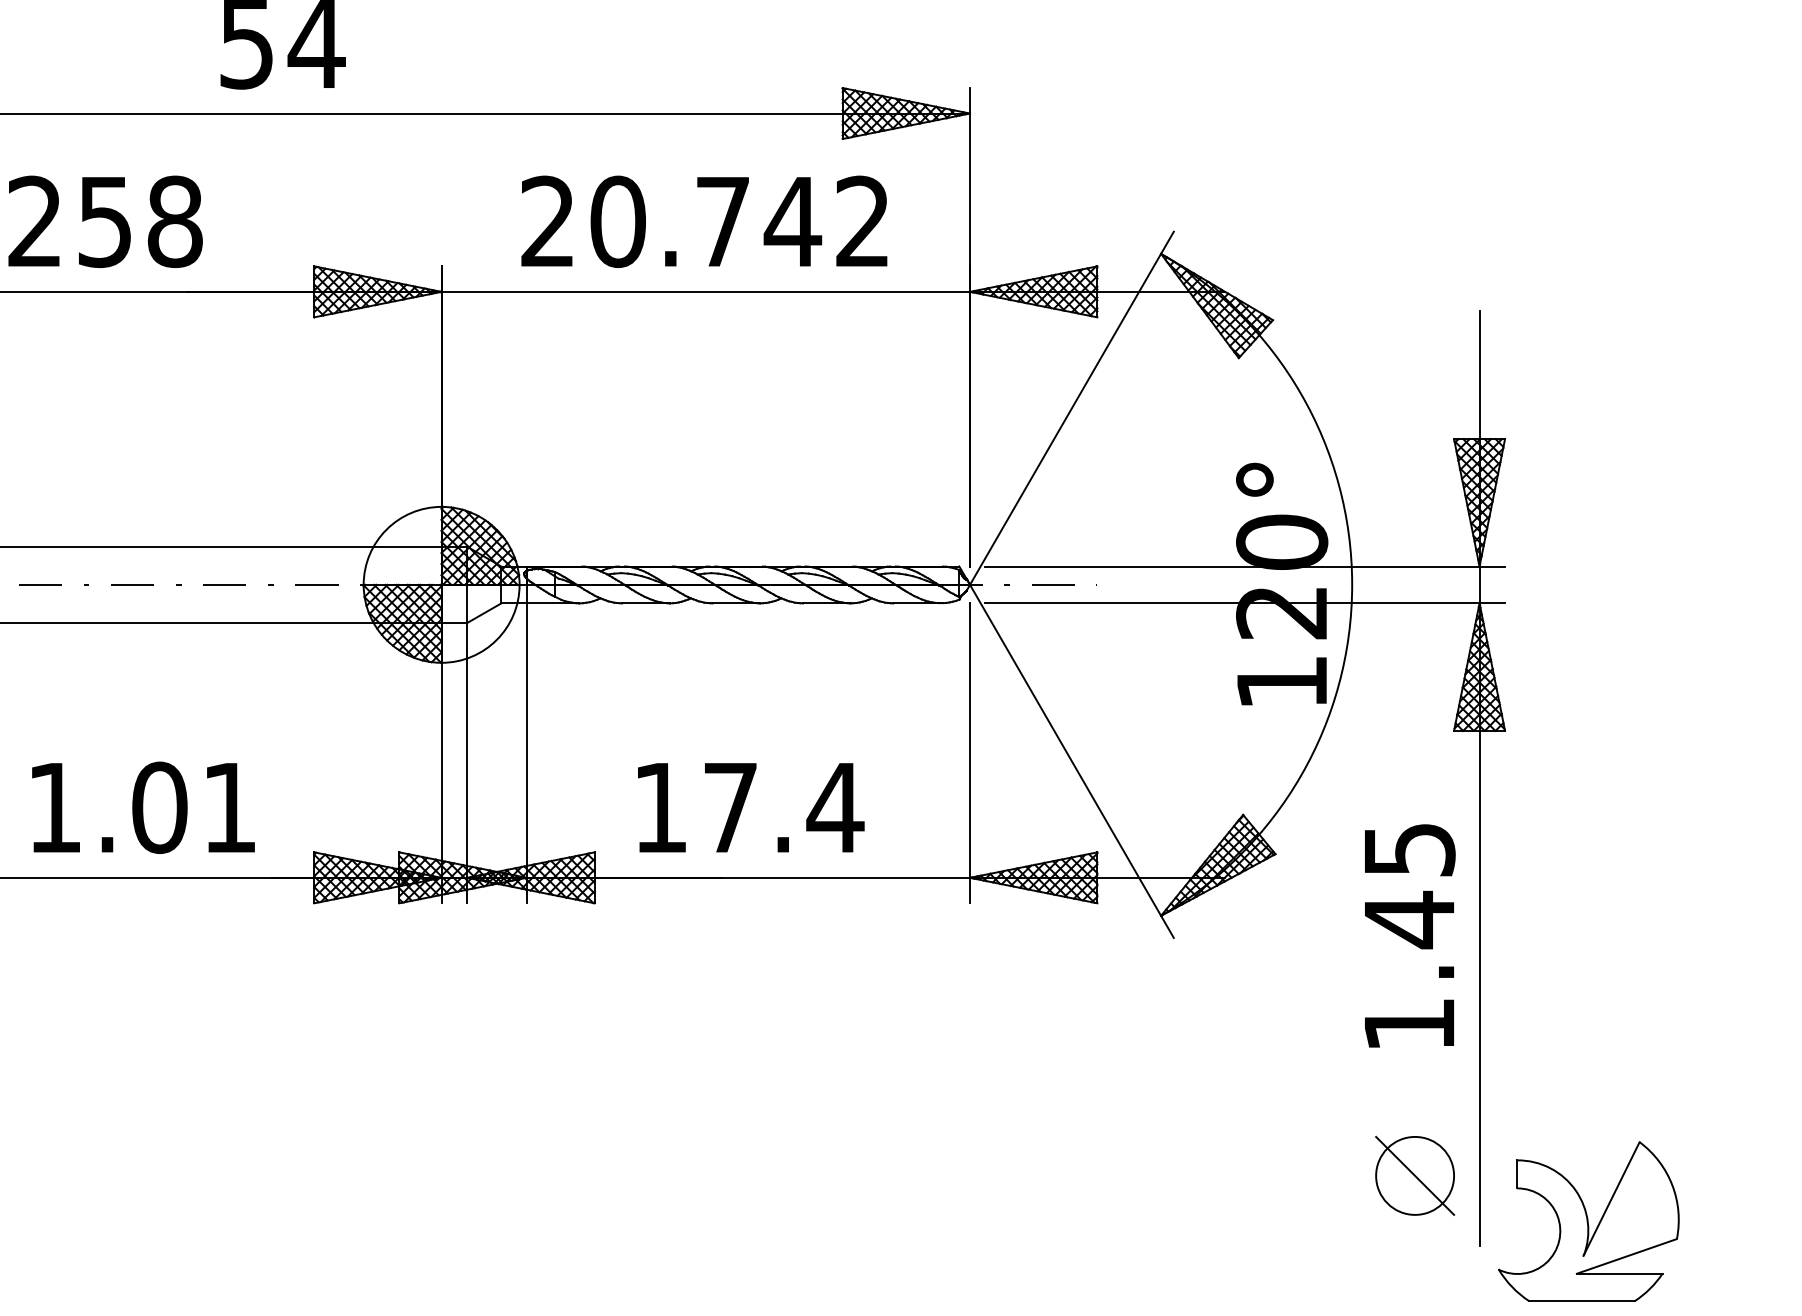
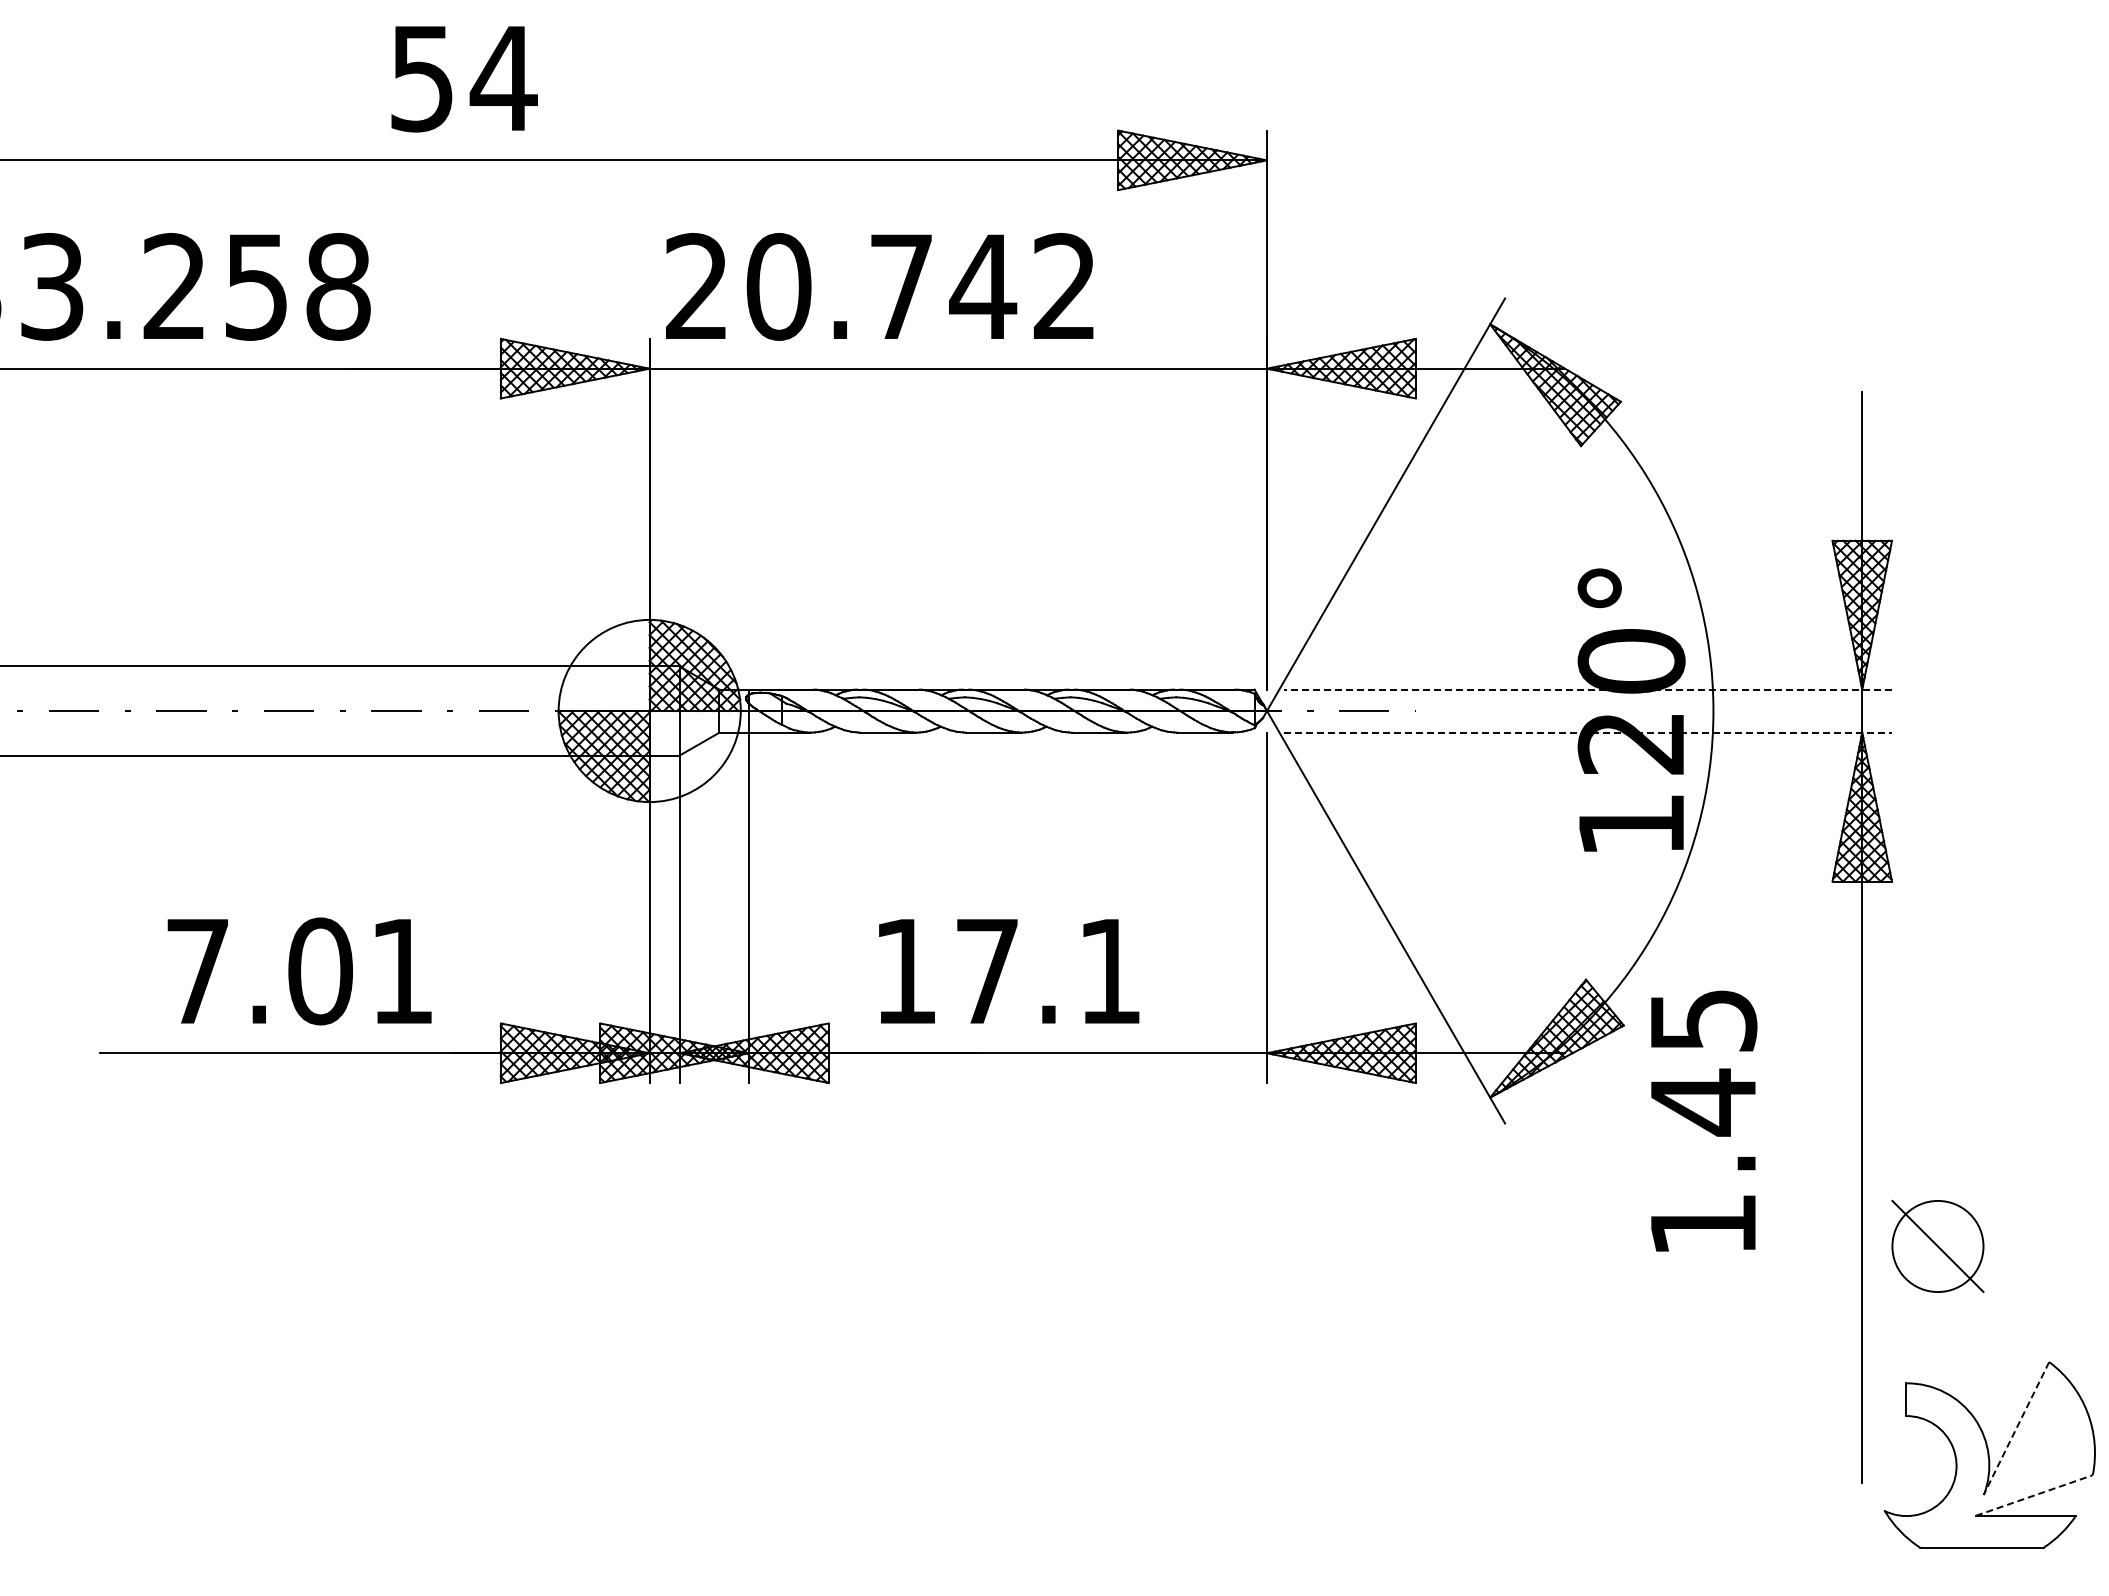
text: (704, 221) -> (879, 286), moved
line: (1245, 566) -> (1588, 689), solid -> dashed
line: (1245, 603) -> (1588, 732), solid -> dashed
text: (54, 807) -> (197, 971), 1.01 -> 7.01
text: (835, 807) -> (1109, 971), 17.4 -> 17.1
text: (1410, 935) -> (1704, 1120), moved
part: (1414, 1175) -> (1937, 1246), moved
line: (1611, 1199) -> (2016, 1429), solid -> dashed
line: (1626, 1256) -> (2034, 1495), solid -> dashed

